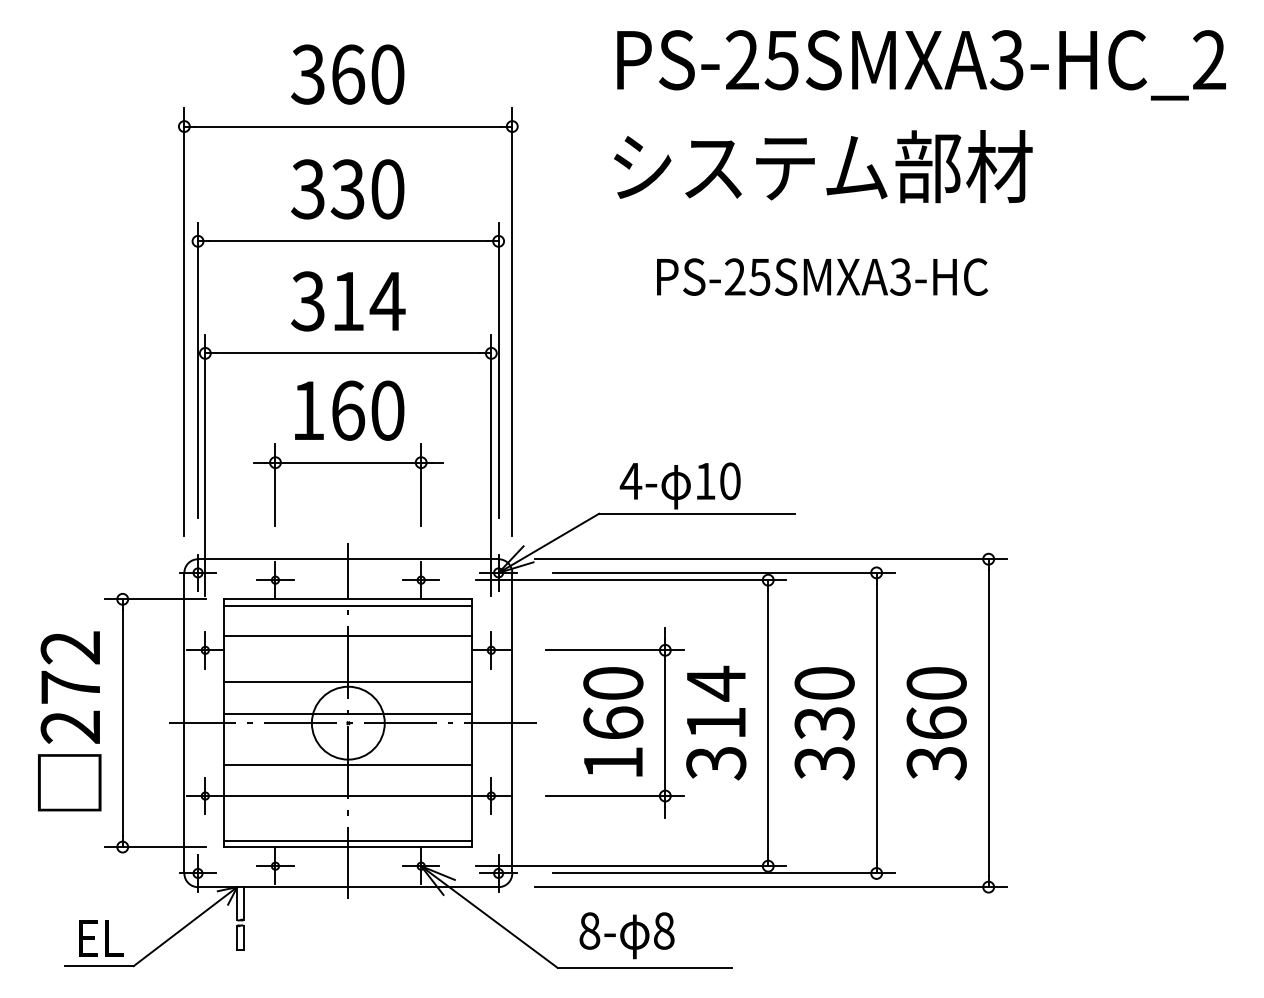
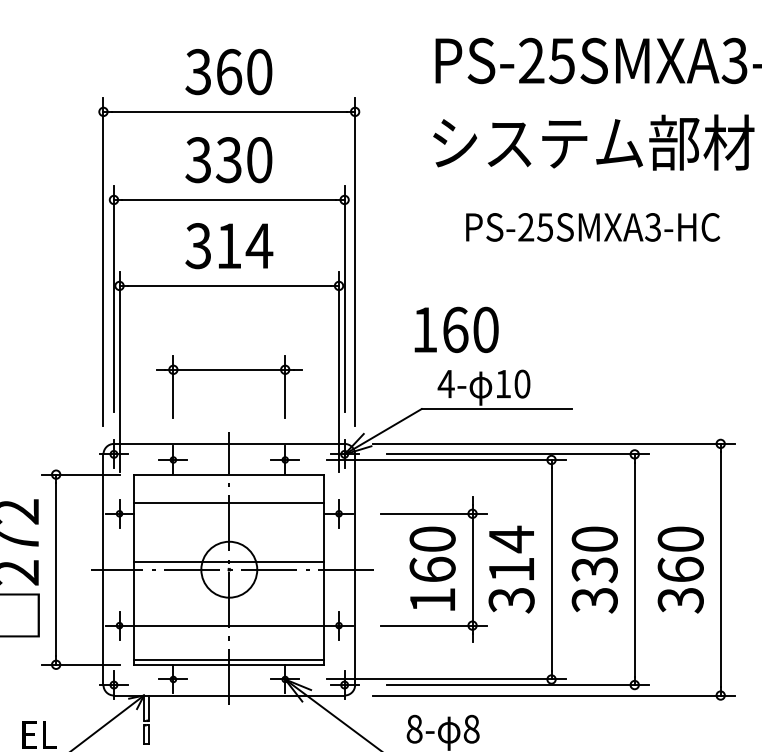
text: (349, 410) -> (456, 329), moved
line: (348, 605) -> (229, 479), removed
line: (348, 681) -> (229, 537), removed
line: (348, 764) -> (229, 601), removed

